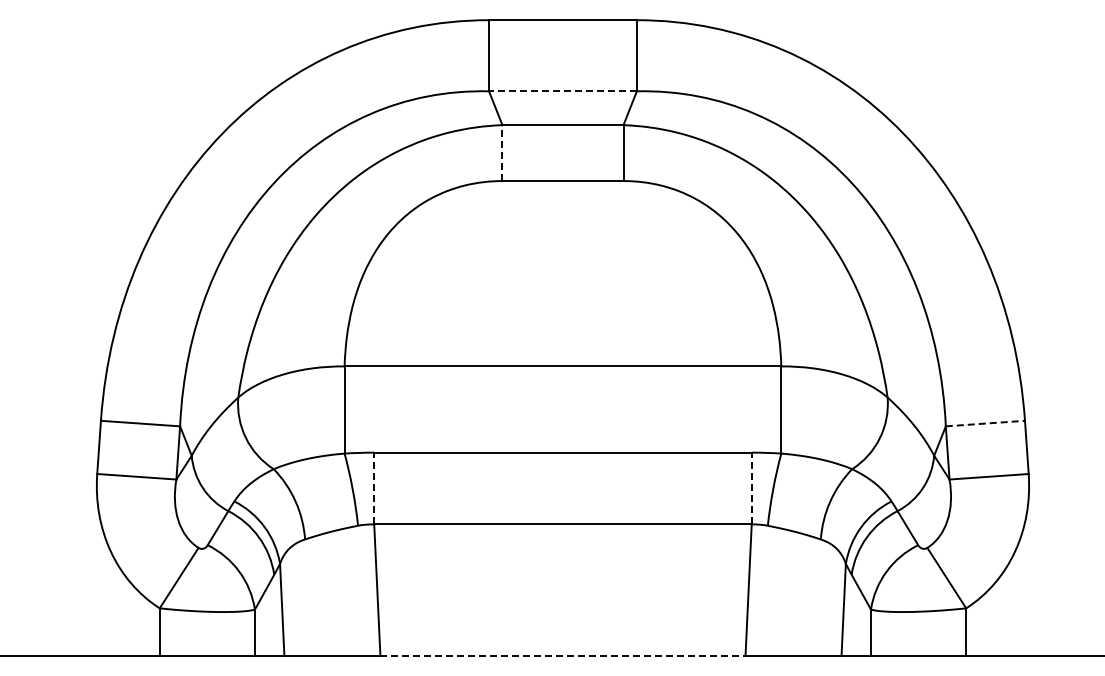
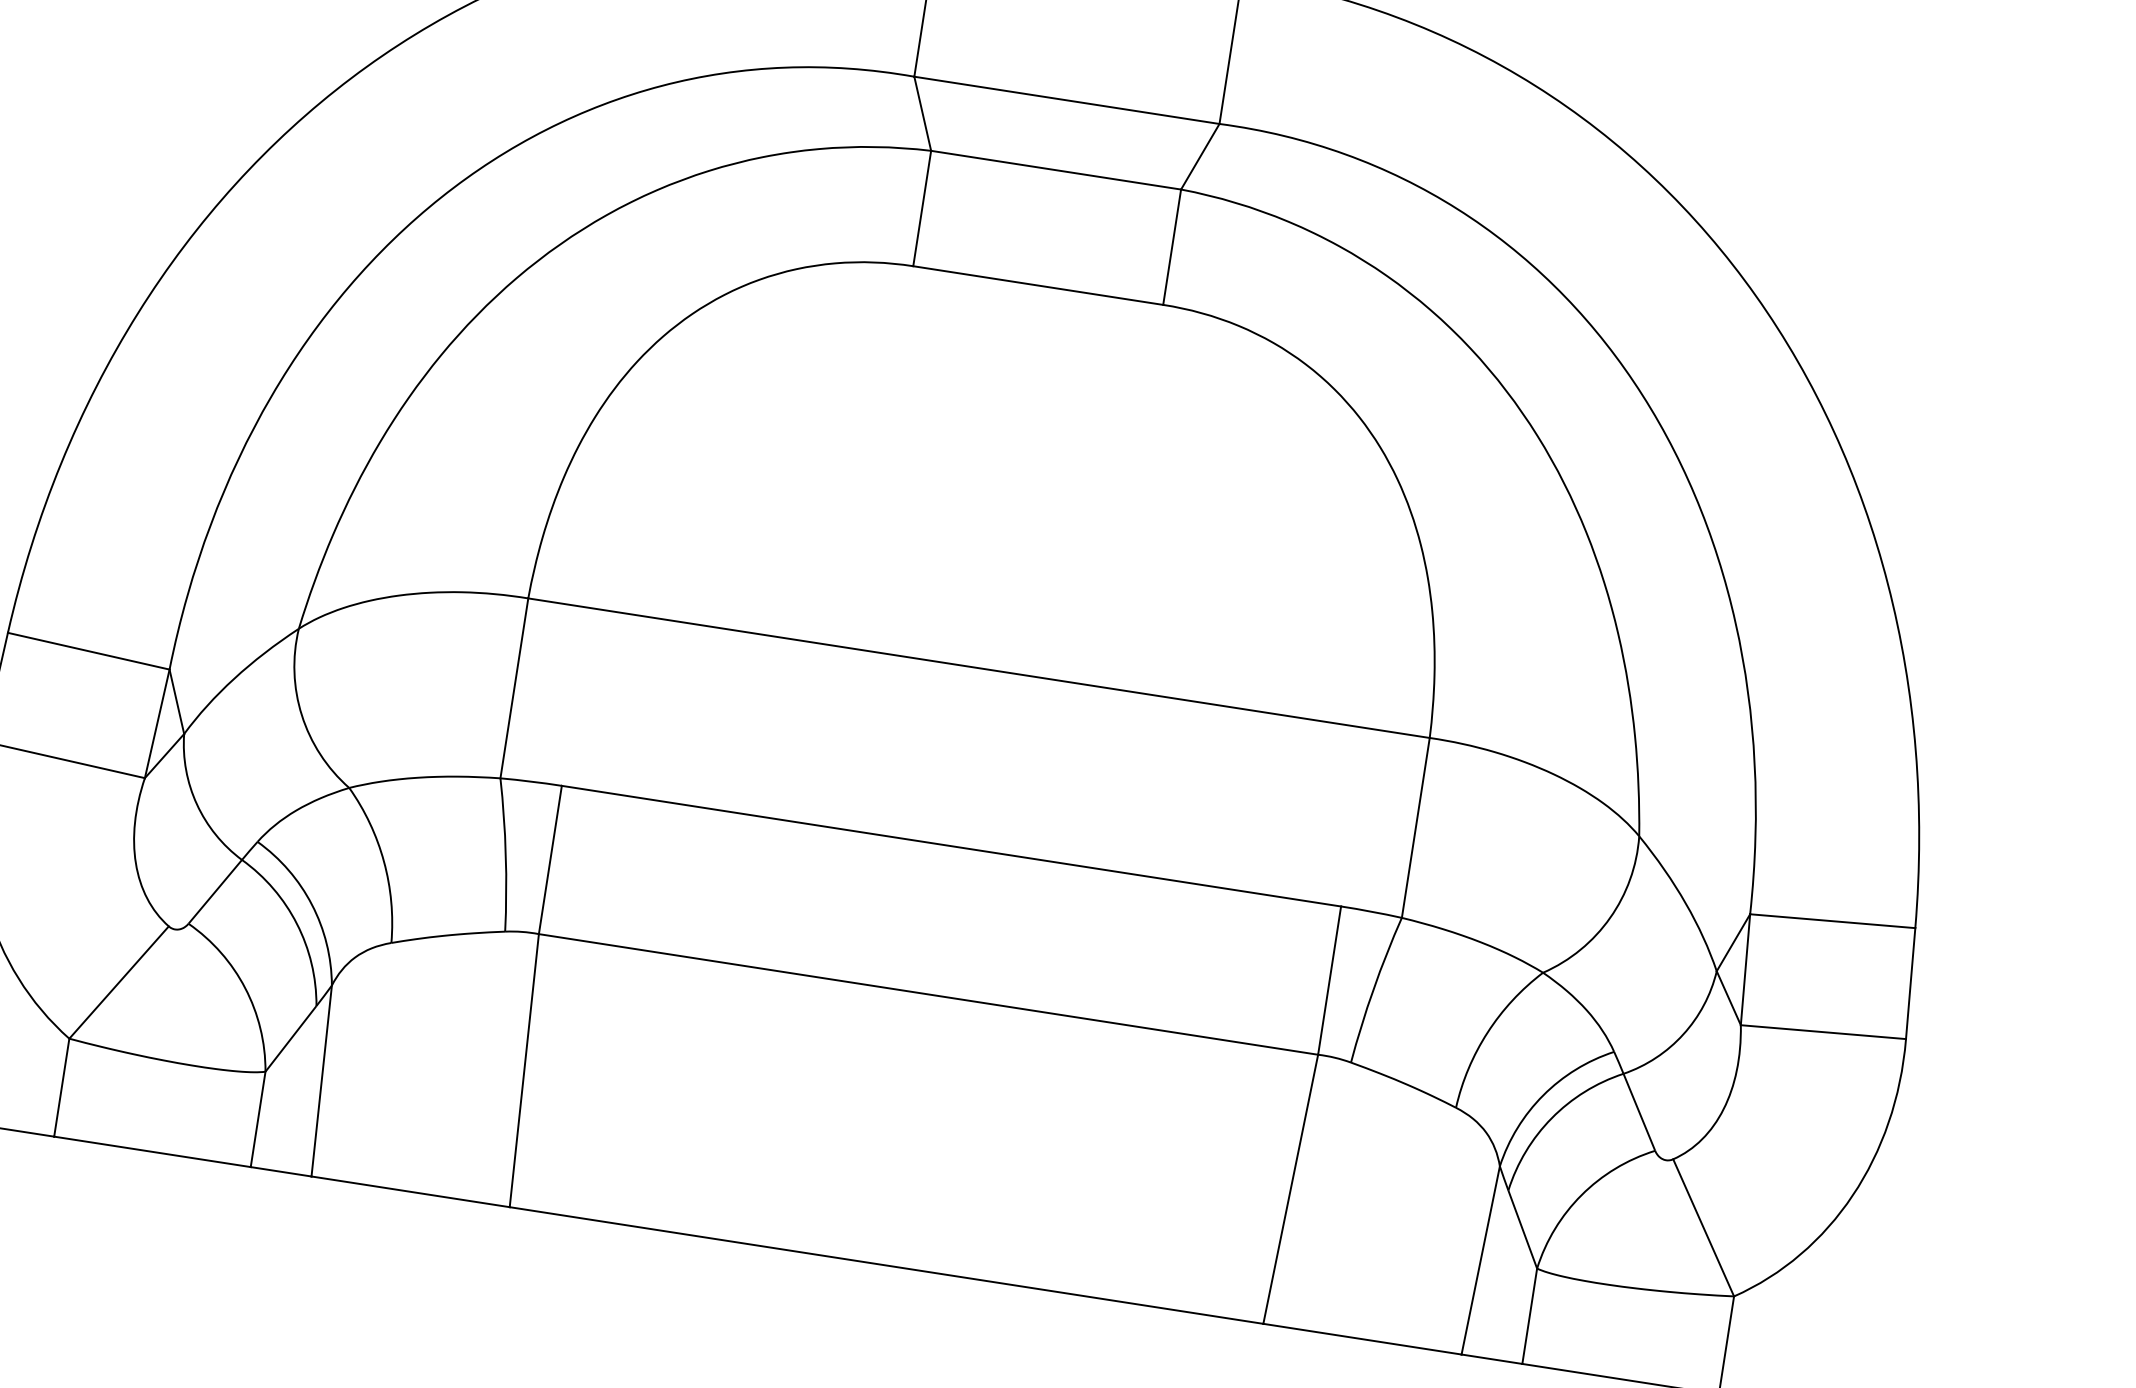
line: (562, 91) -> (1065, 100), dashed -> solid
line: (502, 153) -> (922, 209), dashed -> solid
line: (985, 423) -> (1832, 921), dashed -> solid
line: (374, 488) -> (550, 859), dashed -> solid
line: (751, 488) -> (1329, 980), dashed -> solid
line: (562, 655) -> (885, 1264), dashed -> solid

